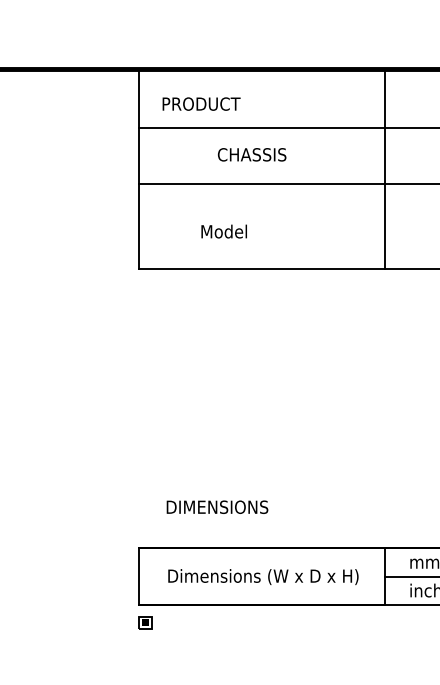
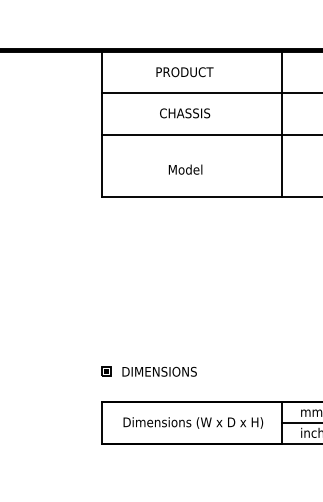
text: (200, 104) -> (184, 72), moved
text: (224, 231) -> (185, 169), moved
part: (144, 622) -> (106, 371), moved

